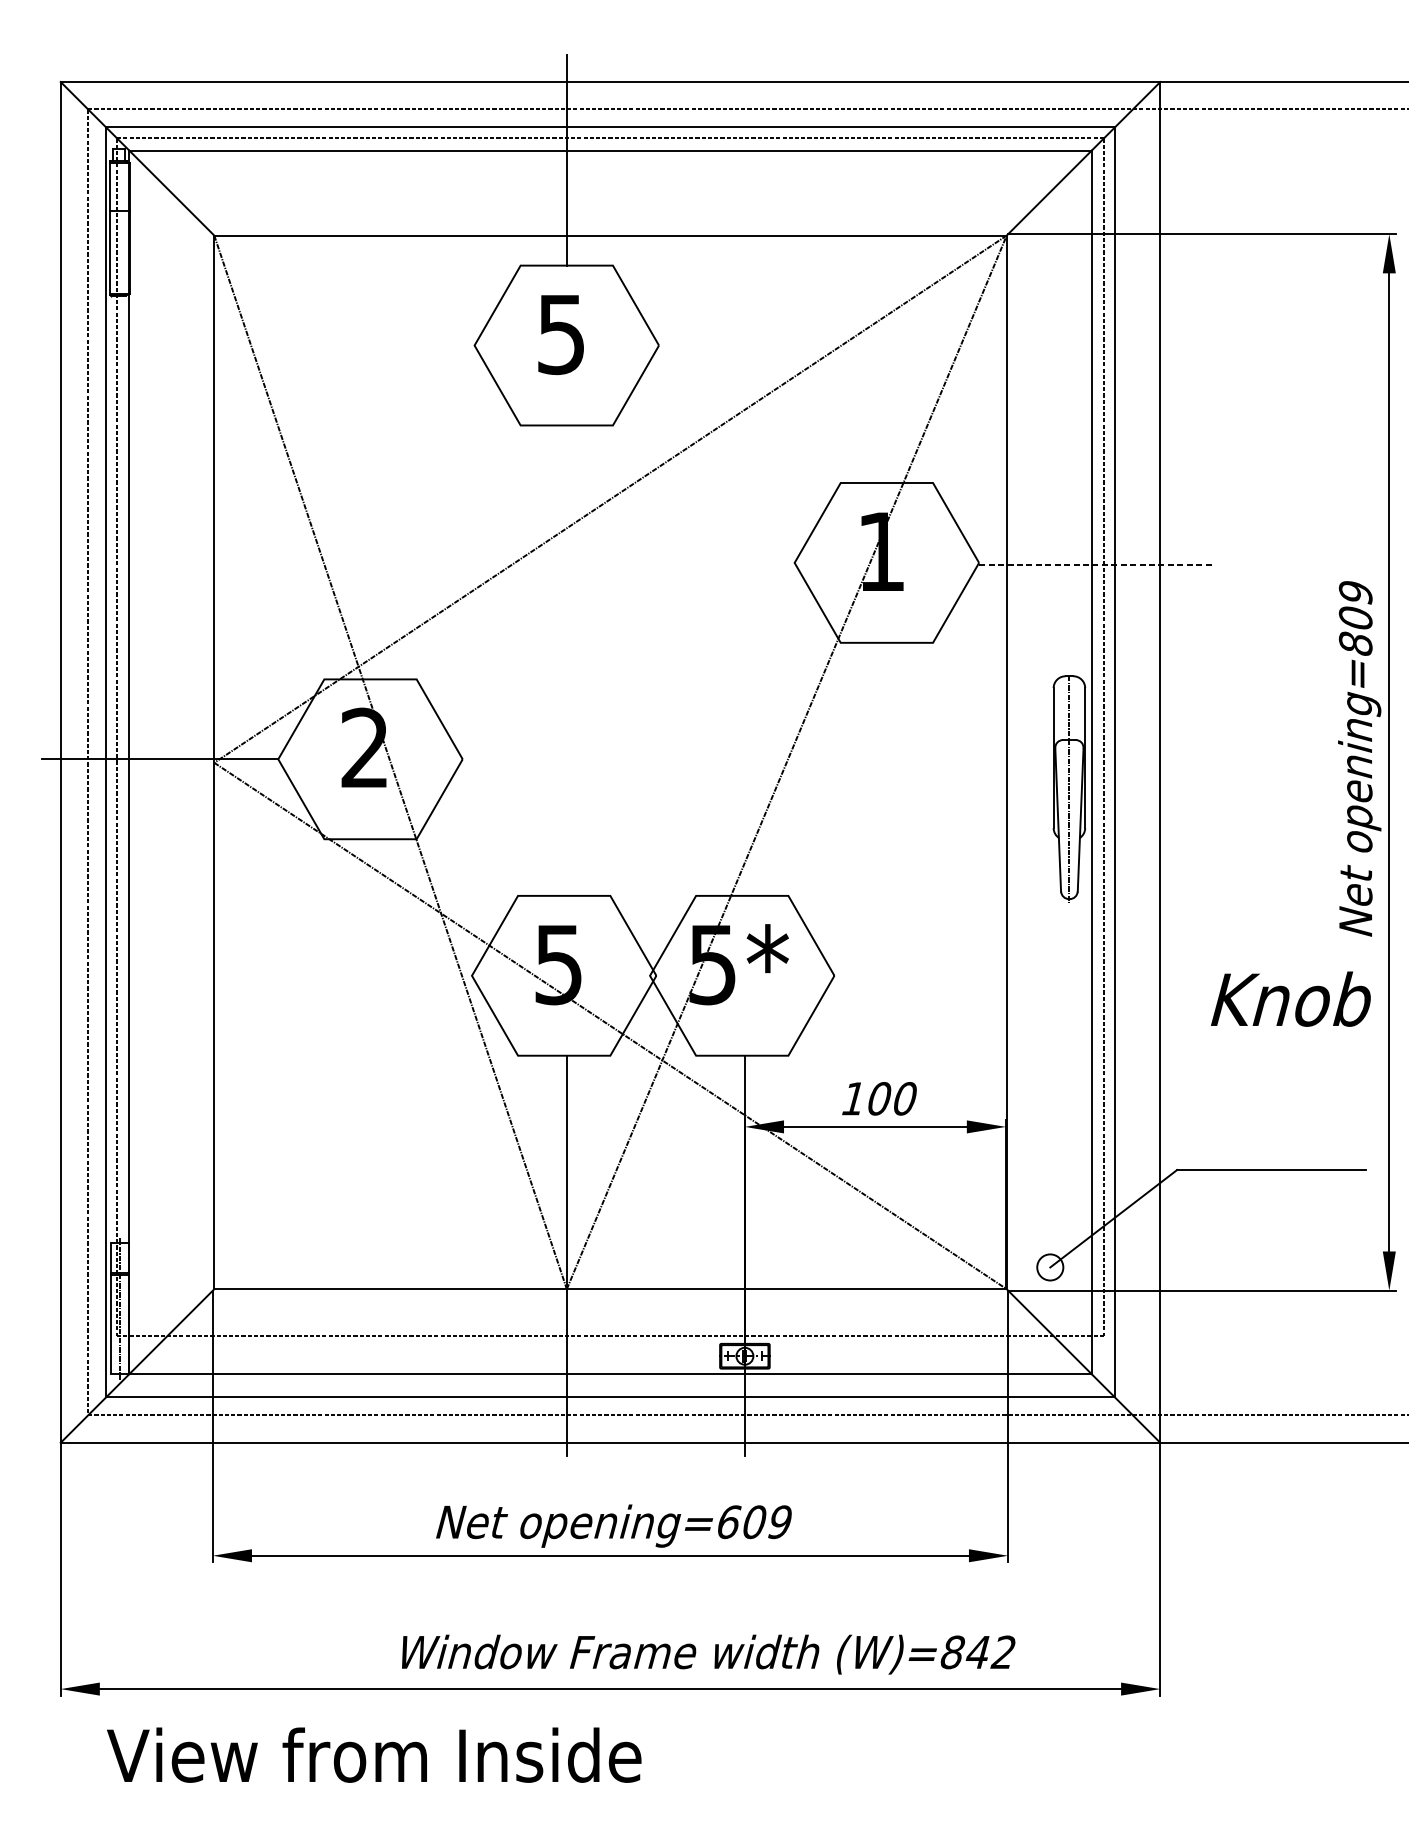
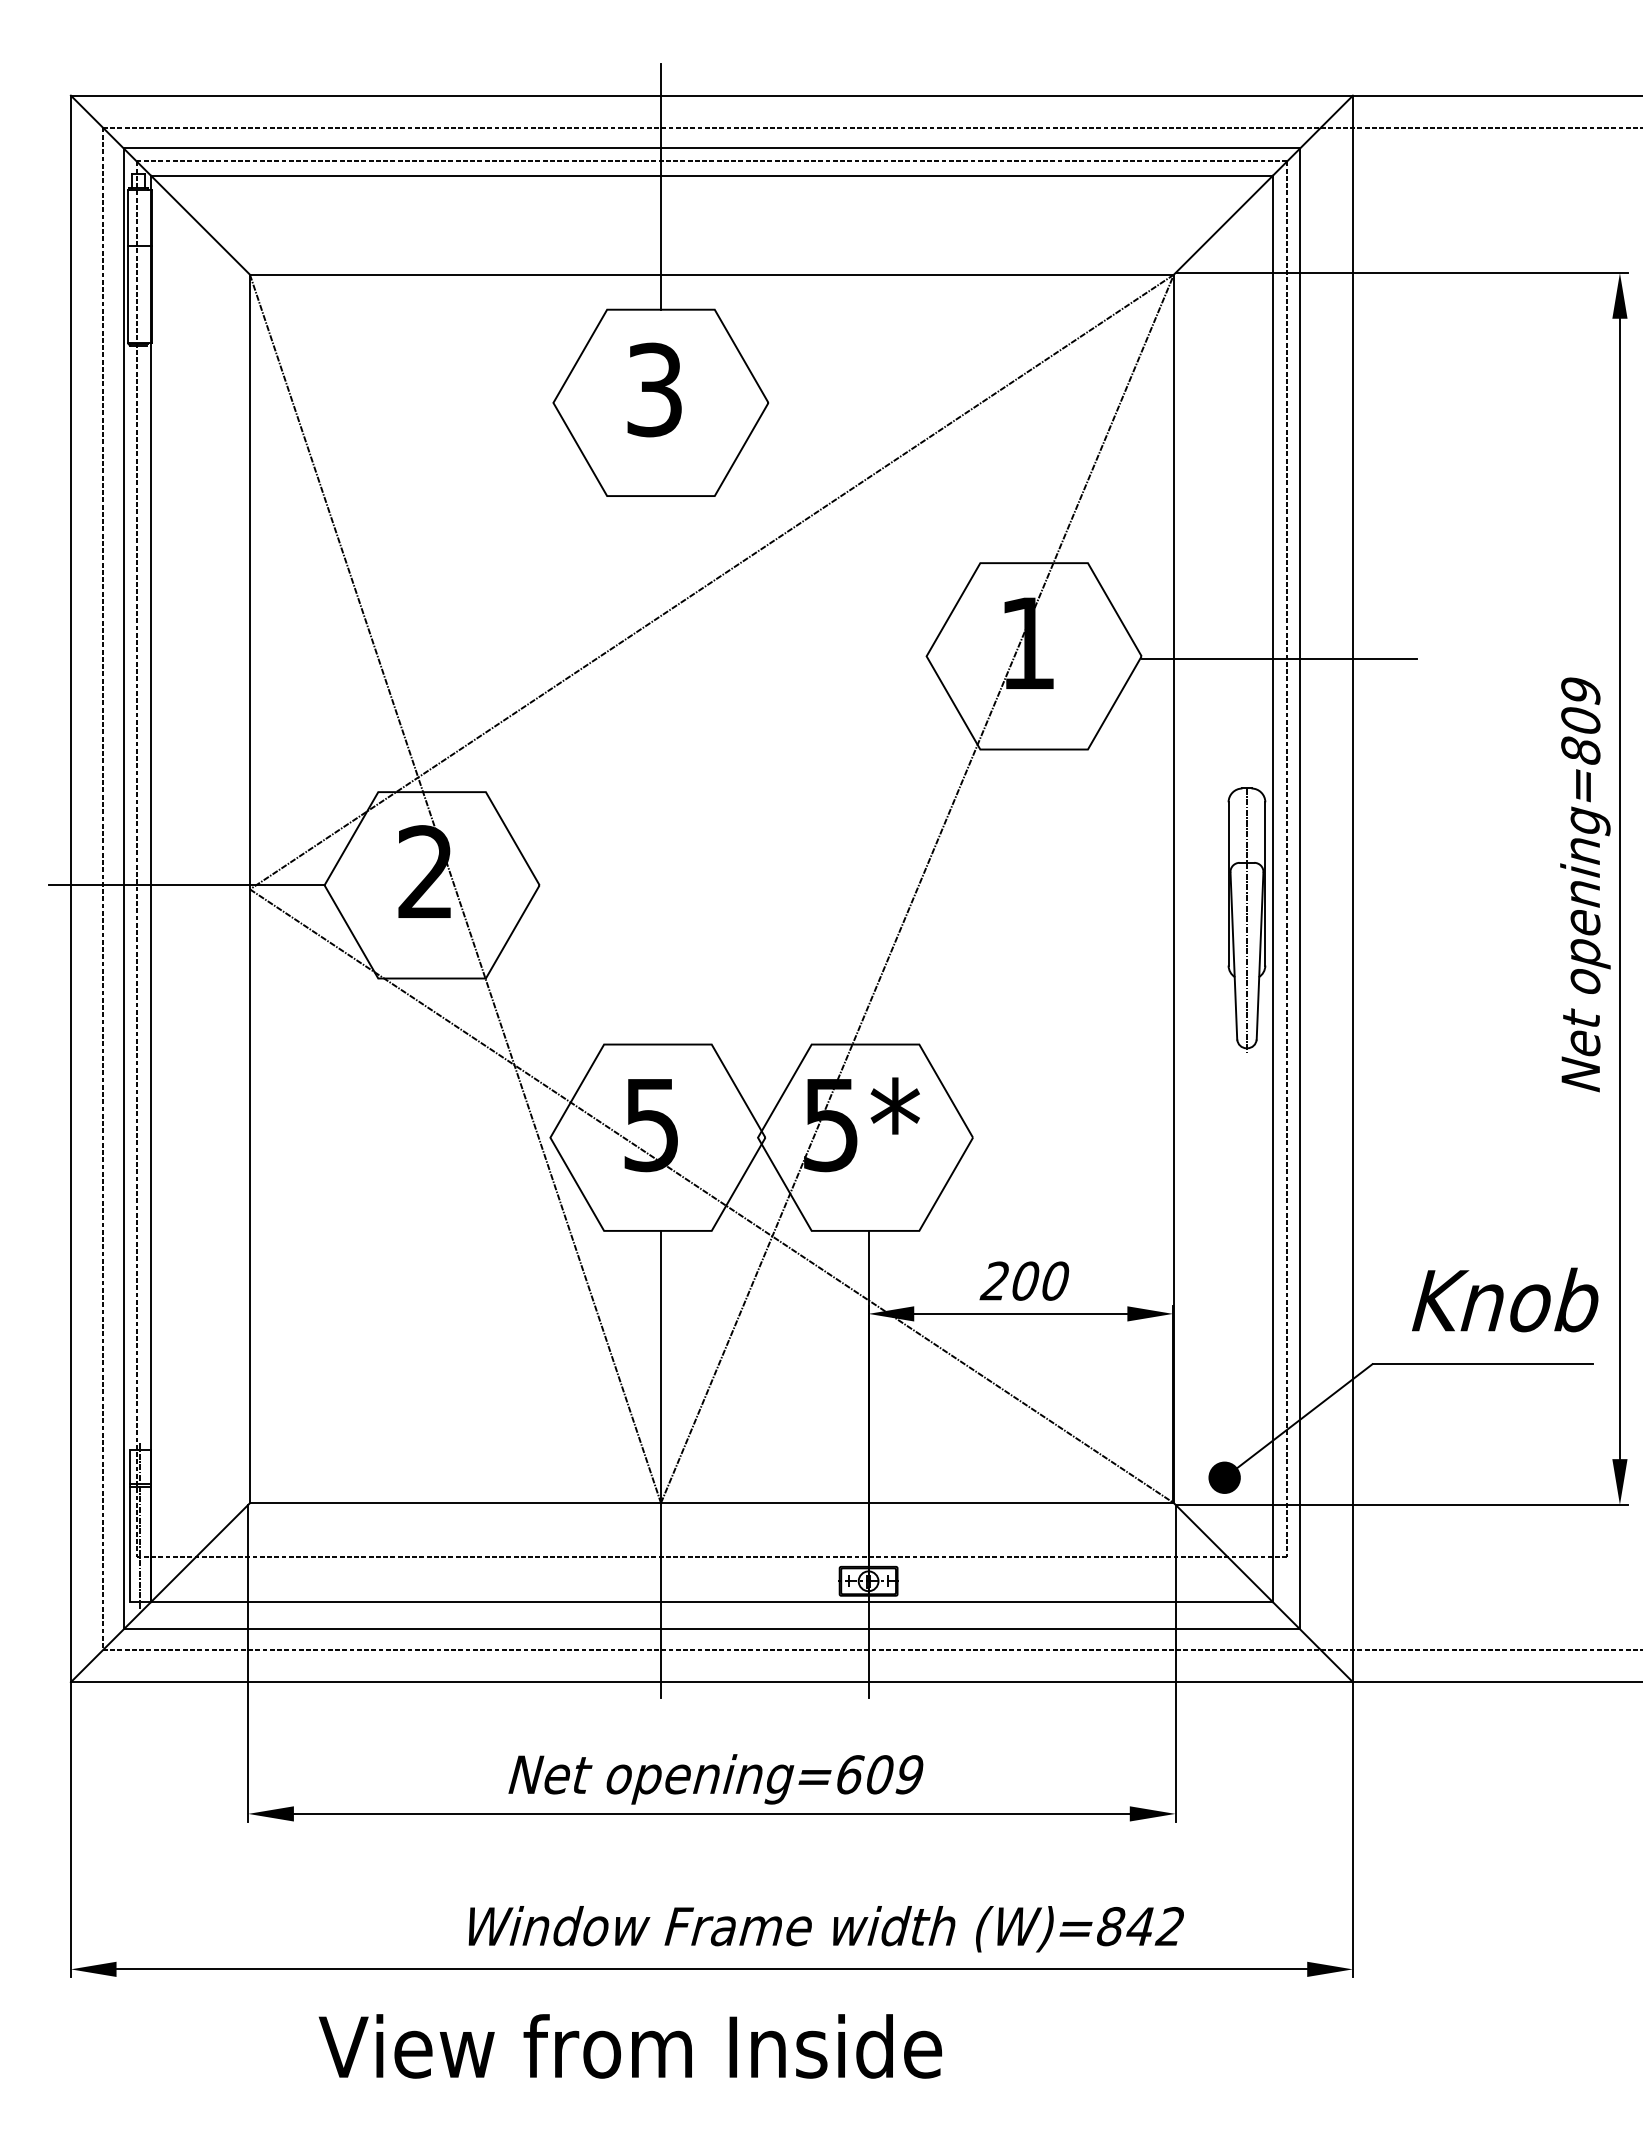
text: (561, 334) -> (654, 389), 5 -> 3
line: (1097, 565) -> (1279, 659), dashed -> solid
text: (1291, 998) -> (1505, 1299), moved
text: (852, 1098) -> (993, 1280), 100 -> 200
fill: (1050, 1267) -> (1224, 1477), added
text: (373, 1755) -> (629, 2046), moved

